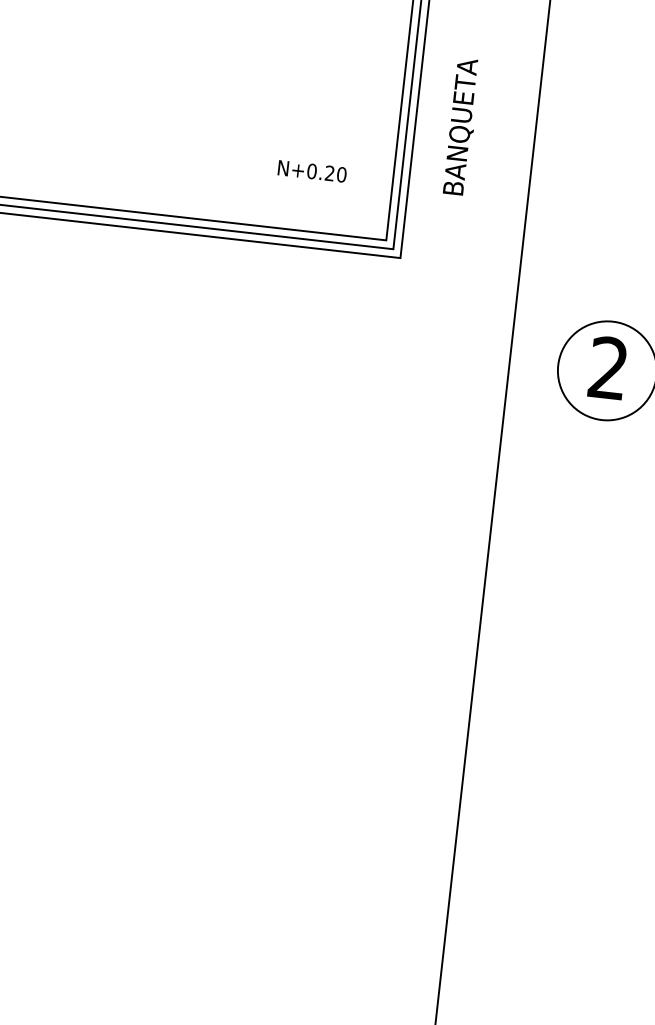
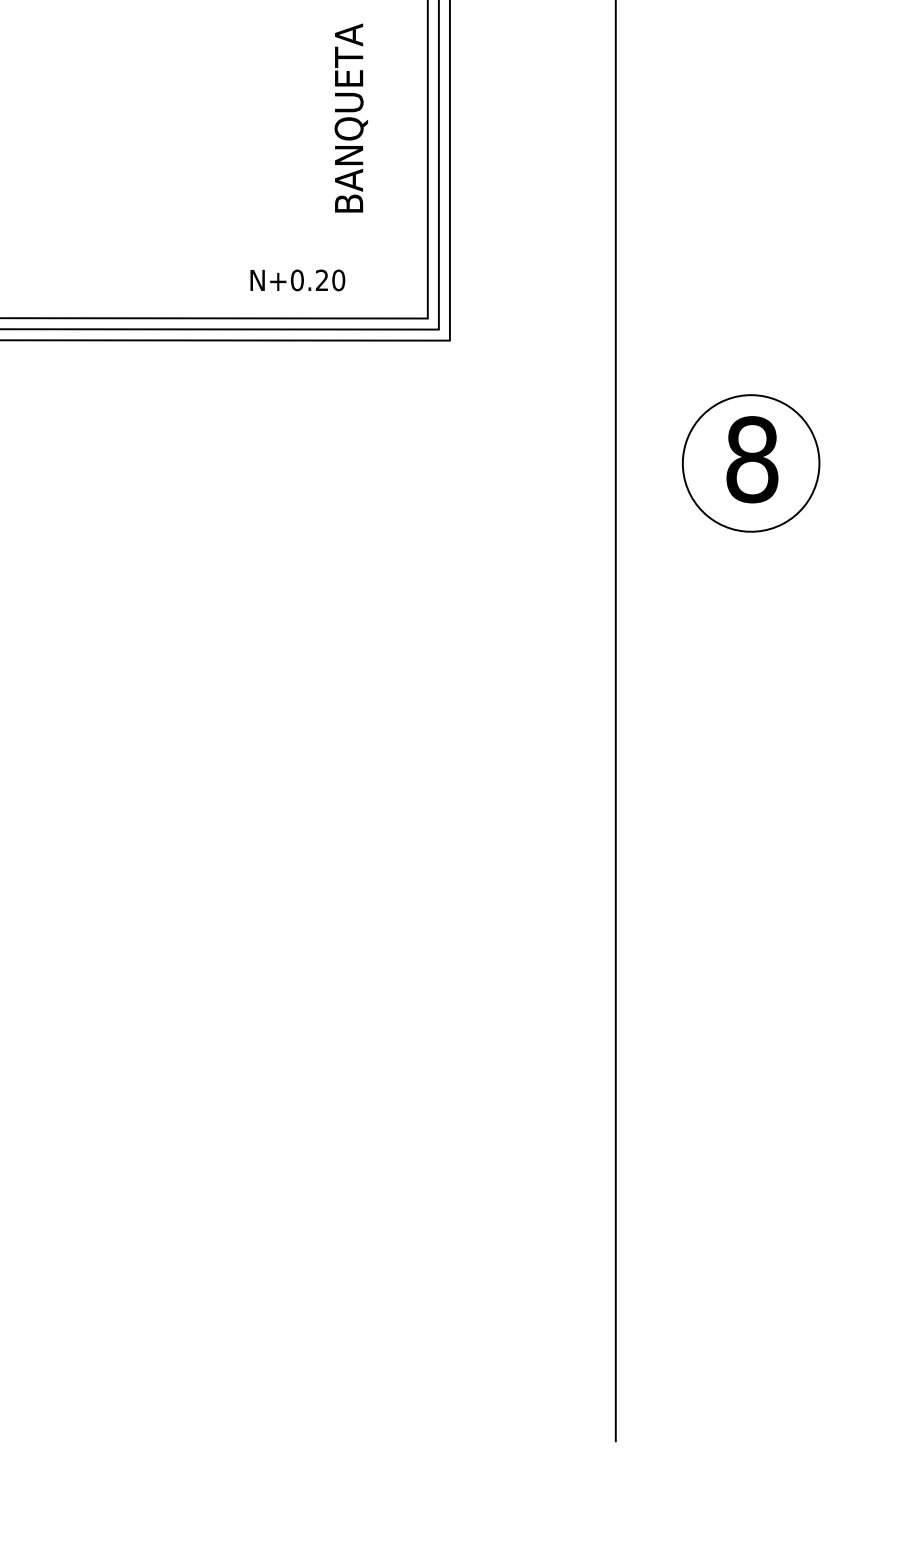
text: (461, 126) -> (350, 117), moved
text: (312, 171) -> (297, 280), moved
text: (608, 368) -> (752, 459), 2 -> 8

